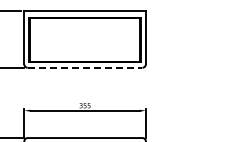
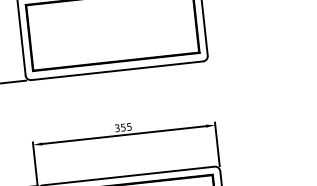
line: (85, 67) -> (117, 70), dashed -> solid

